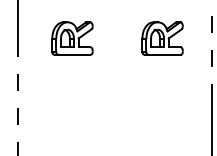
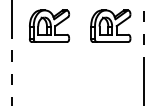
part: (72, 37) -> (49, 25), size x1.43
part: (162, 37) -> (110, 25), size x1.43

